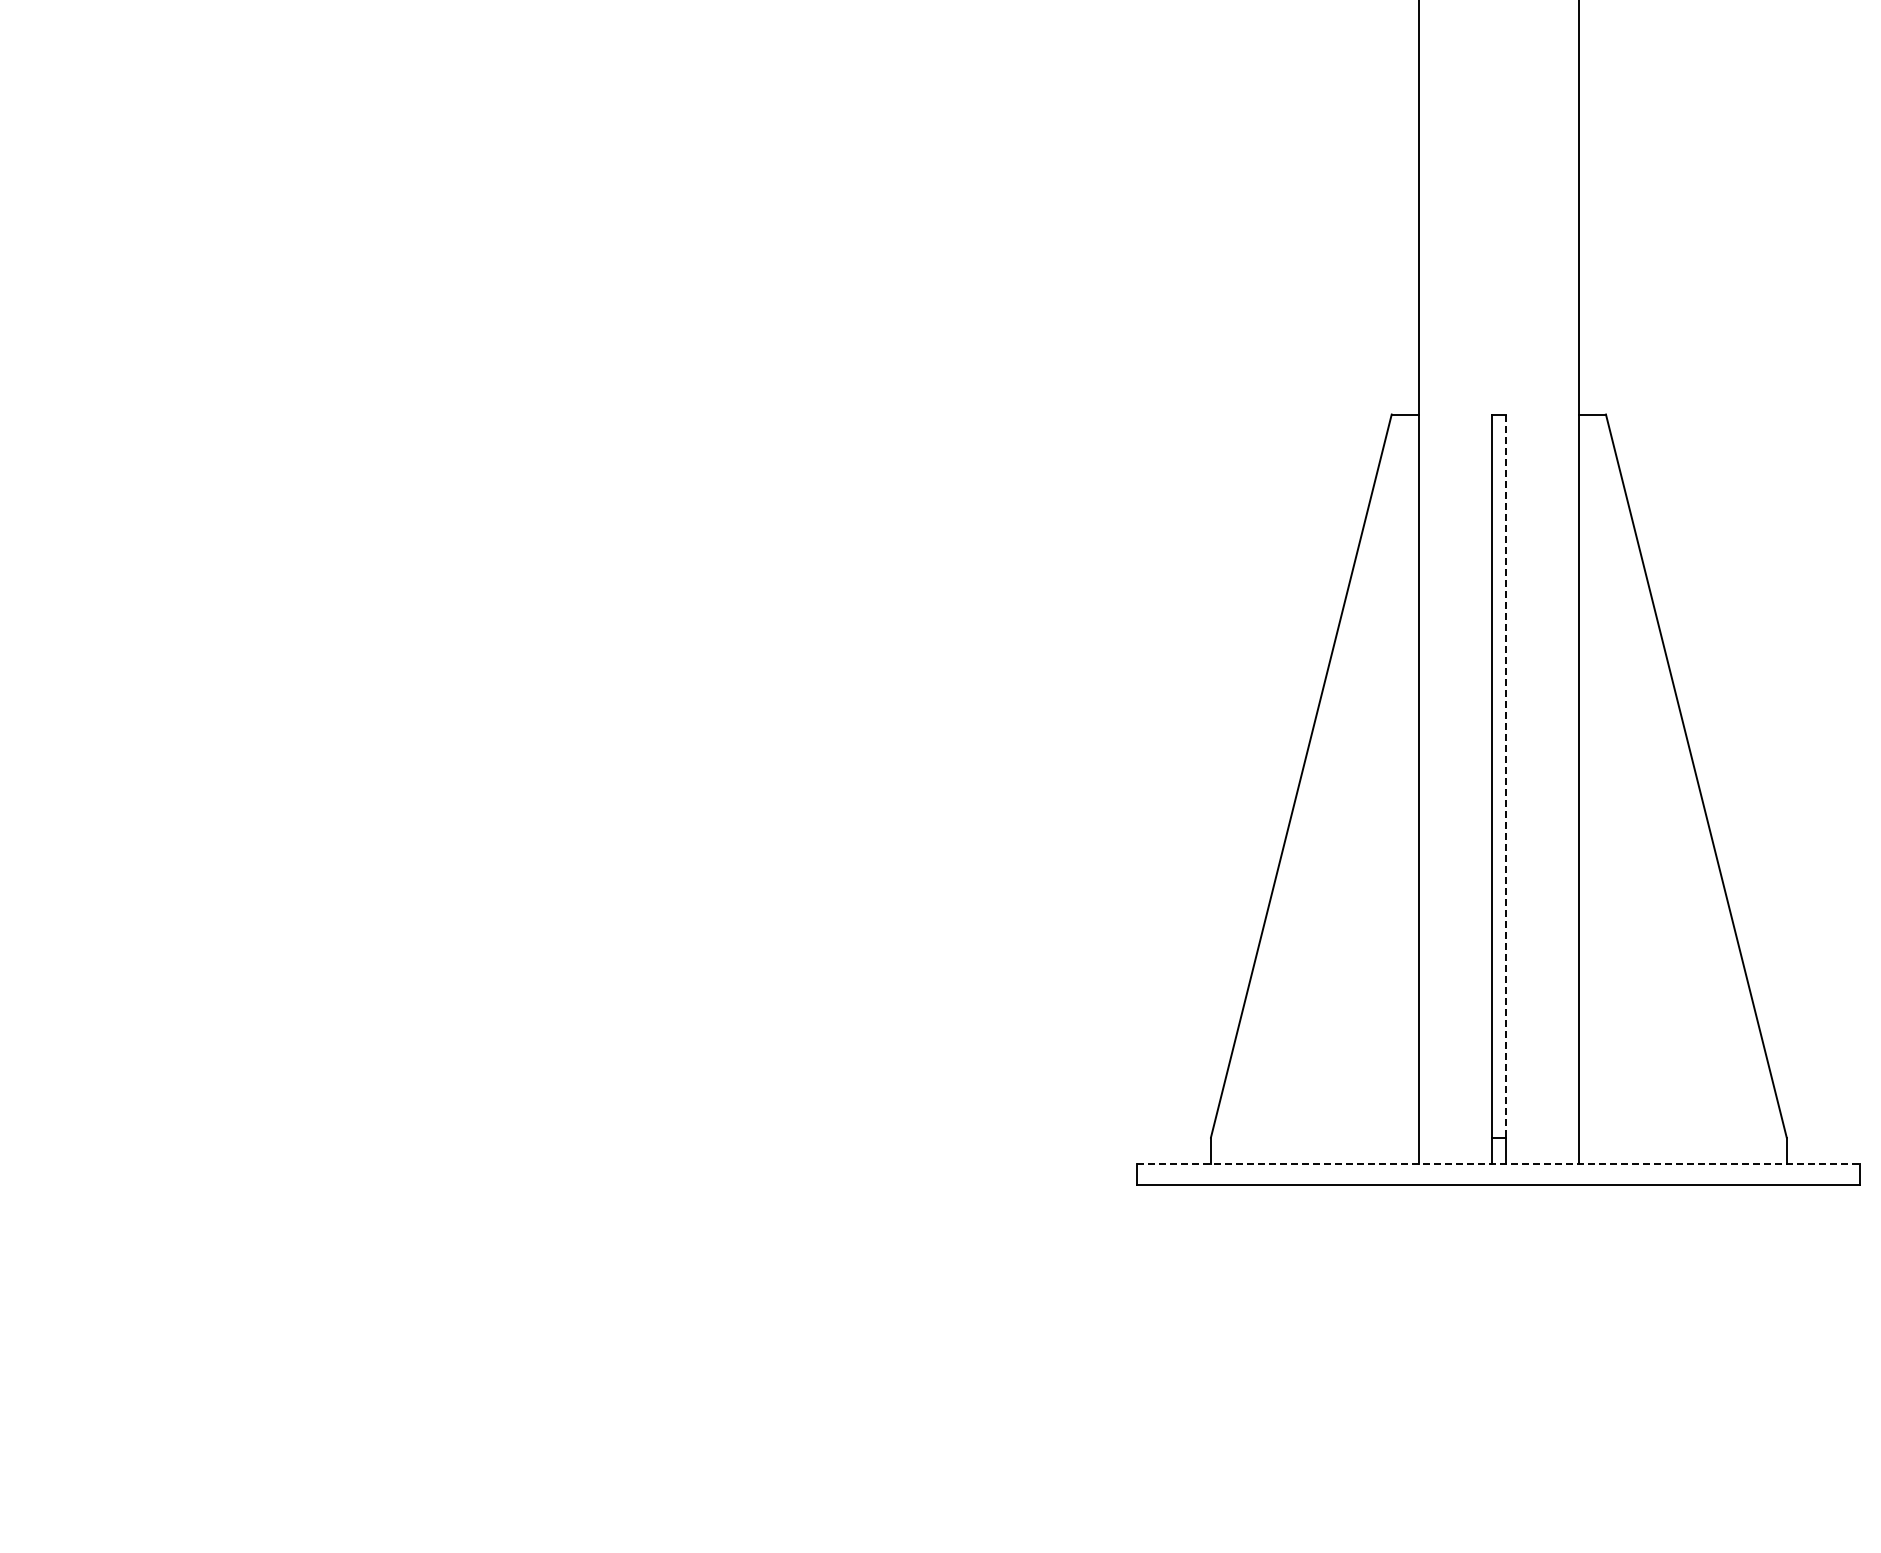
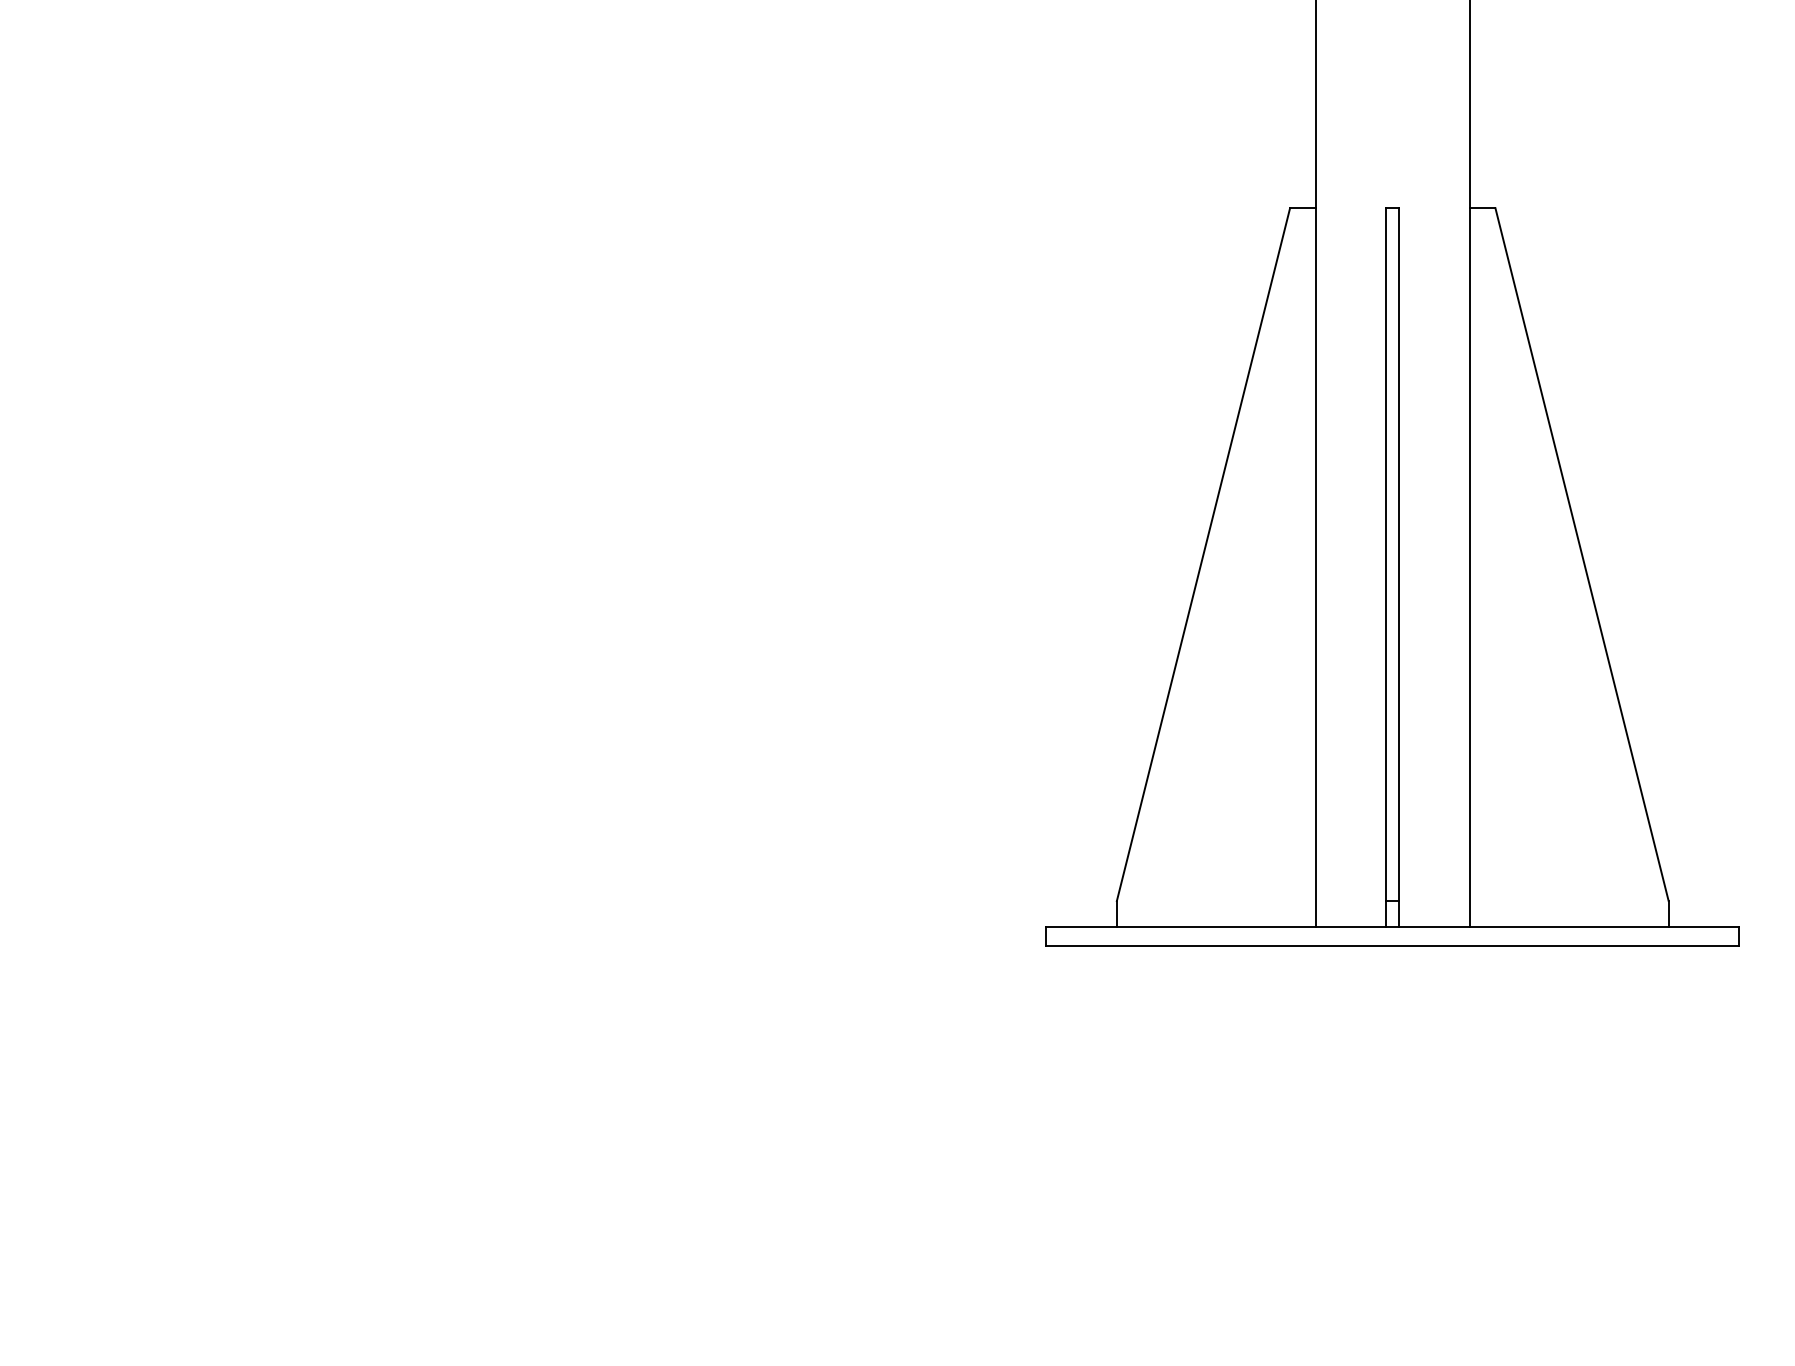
line: (1505, 776) -> (1399, 554), dashed -> solid
line: (1498, 1164) -> (1392, 926), dashed -> solid

